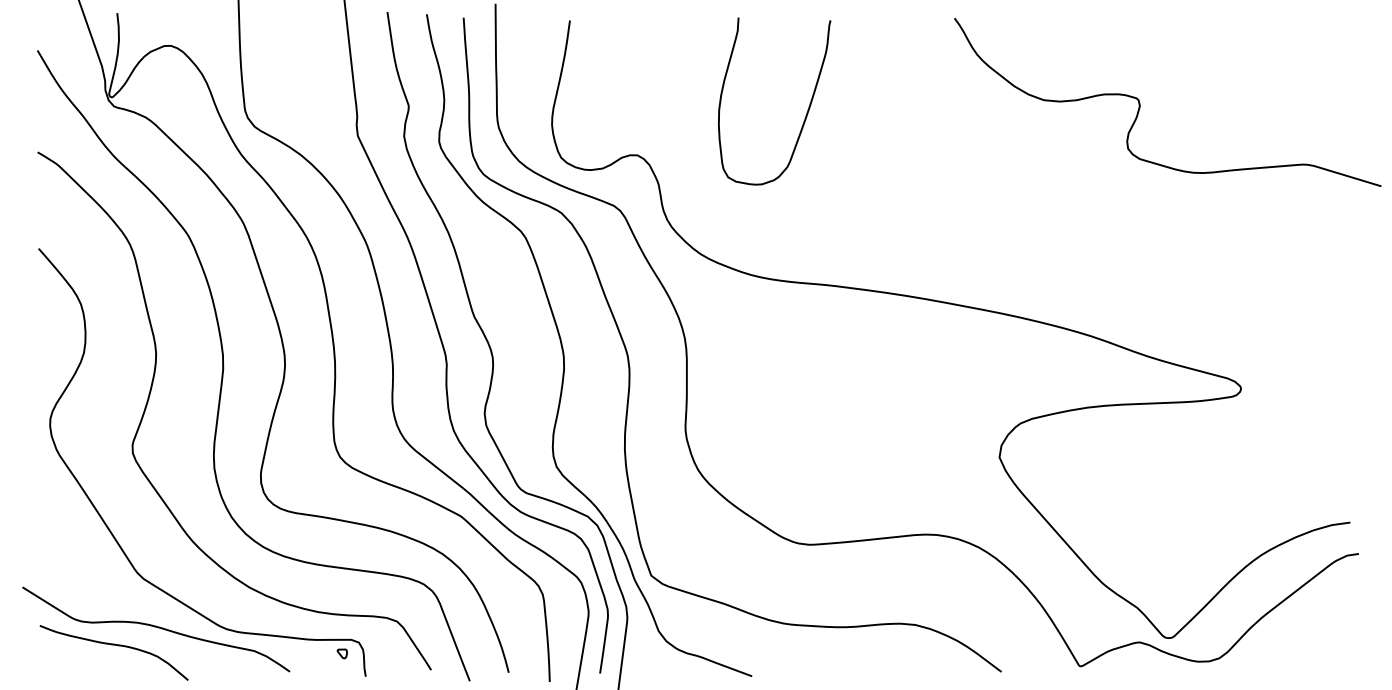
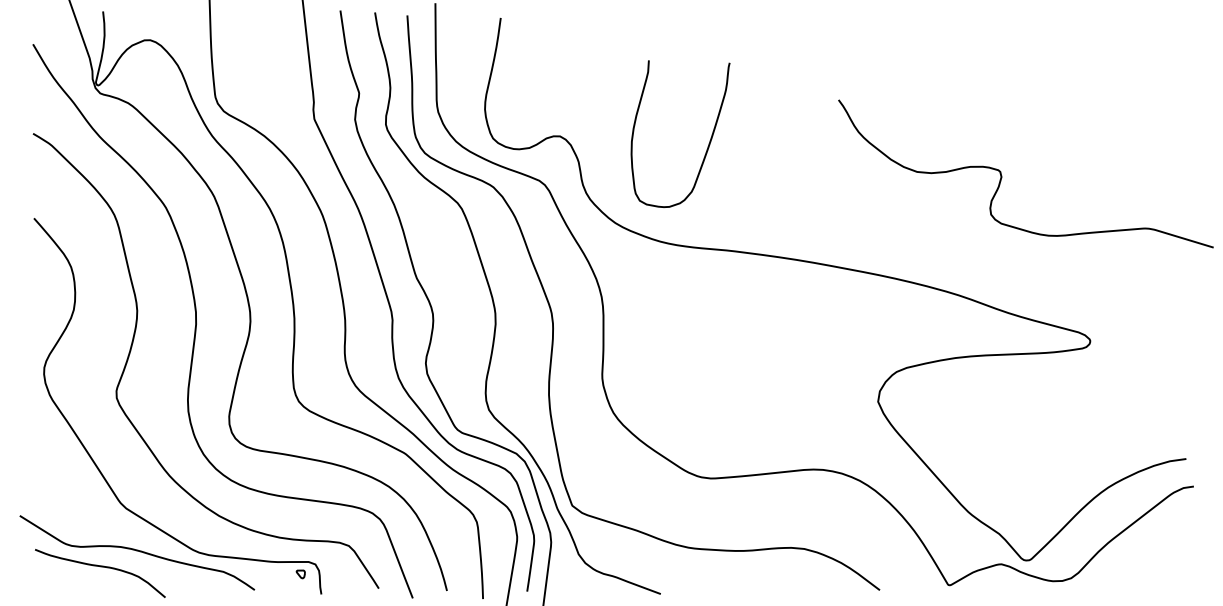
curve: (1141, 104) -> (1002, 175), moved
curve: (806, 112) -> (708, 143), moved

